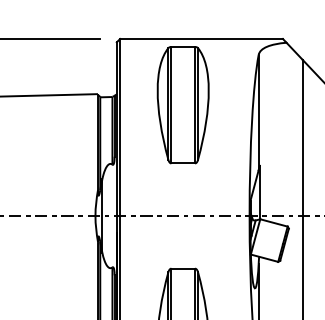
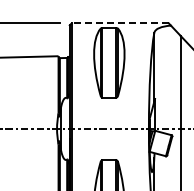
line: (201, 39) -> (120, 23), solid -> dashed

